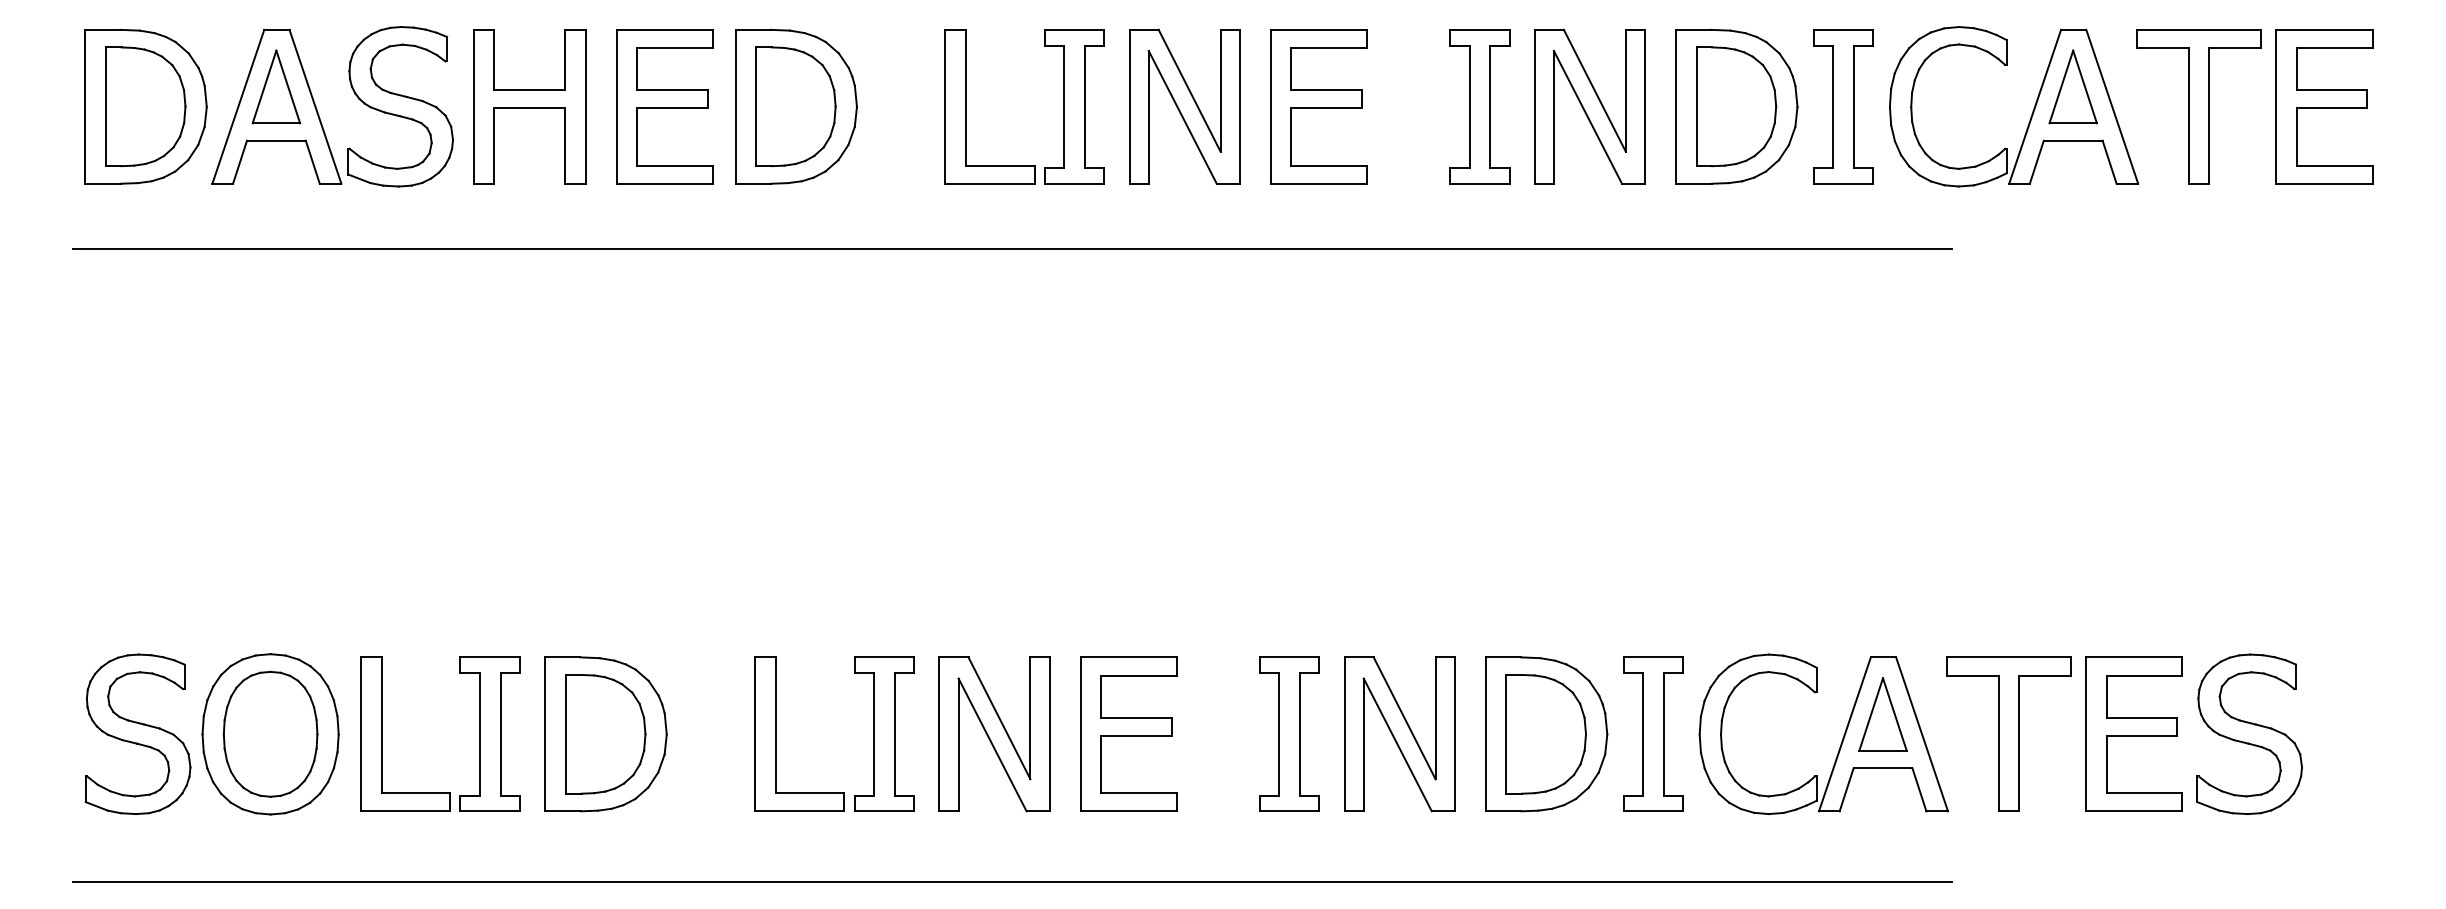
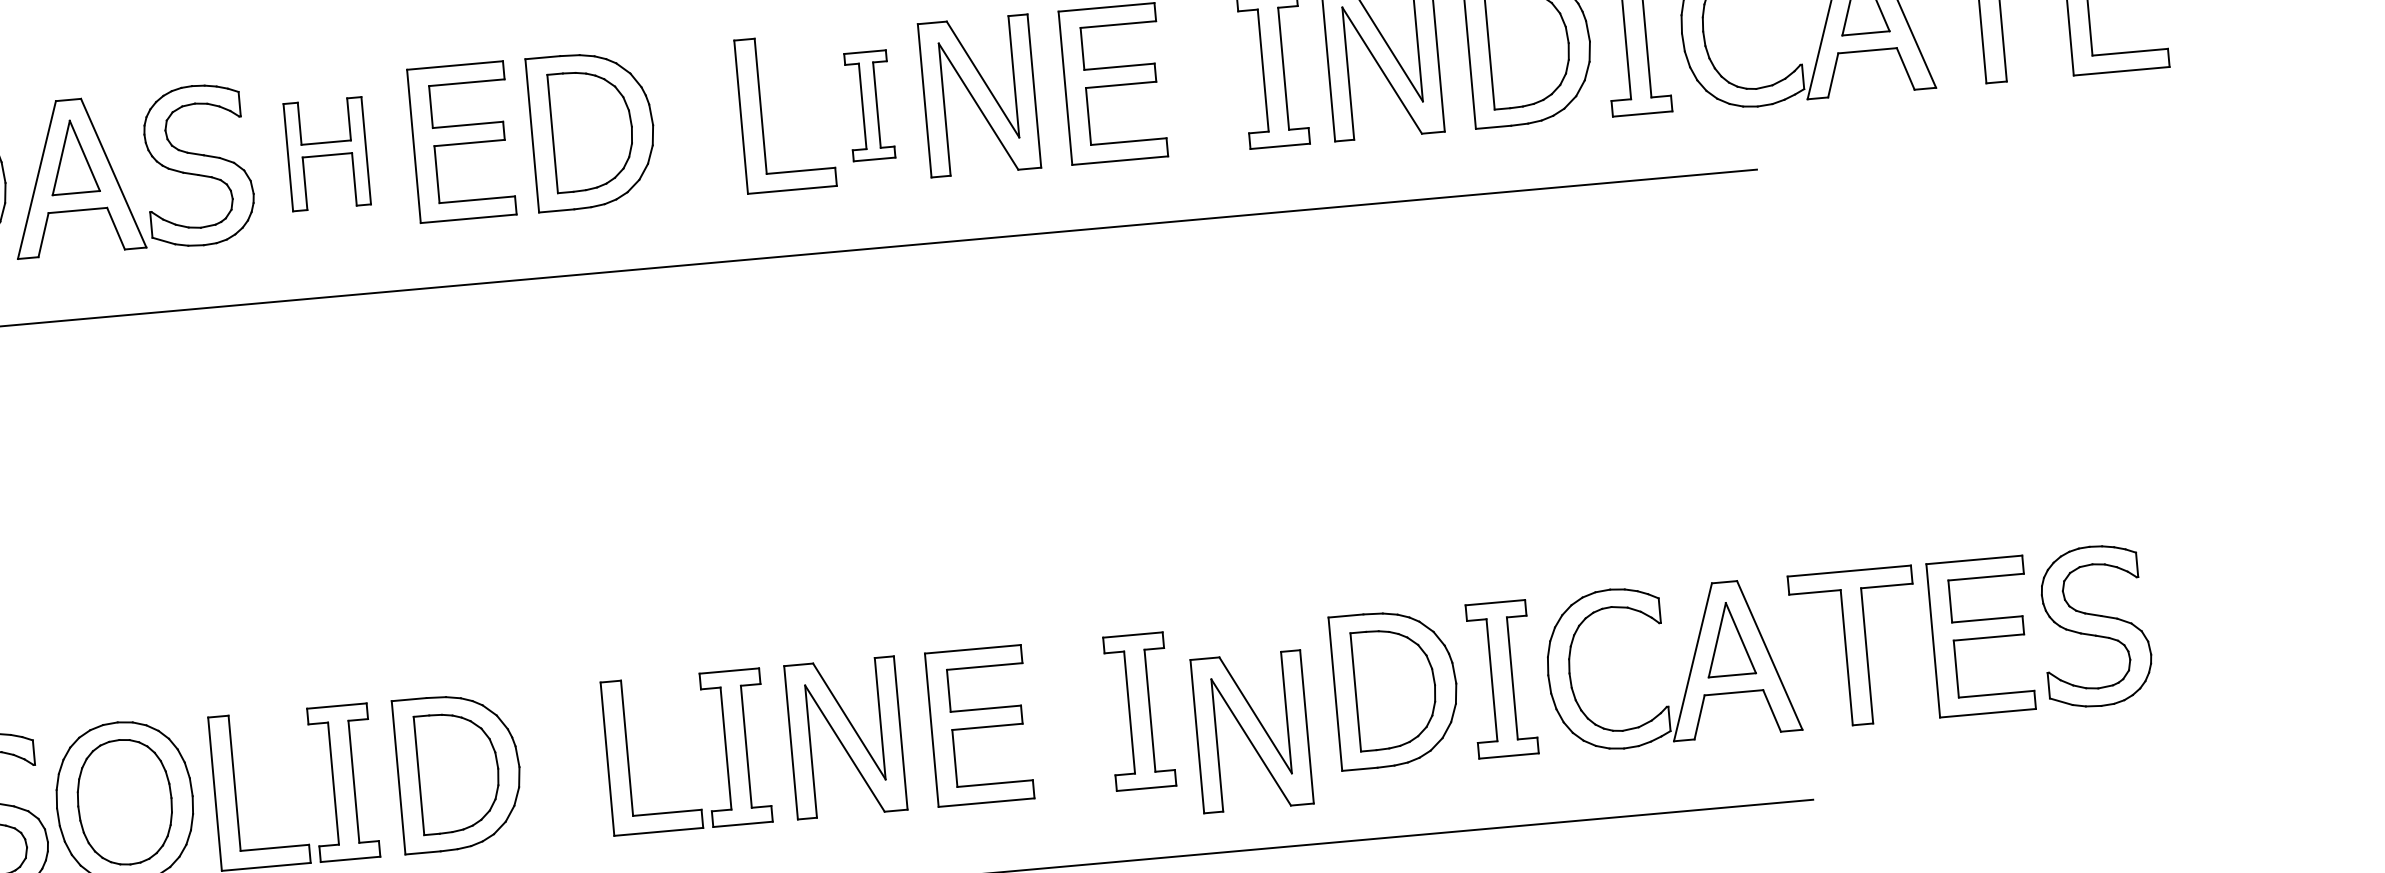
part: (529, 106) -> (326, 153), size x0.7
part: (1074, 106) -> (869, 105), size x0.7
part: (1399, 734) -> (1251, 731), moved

